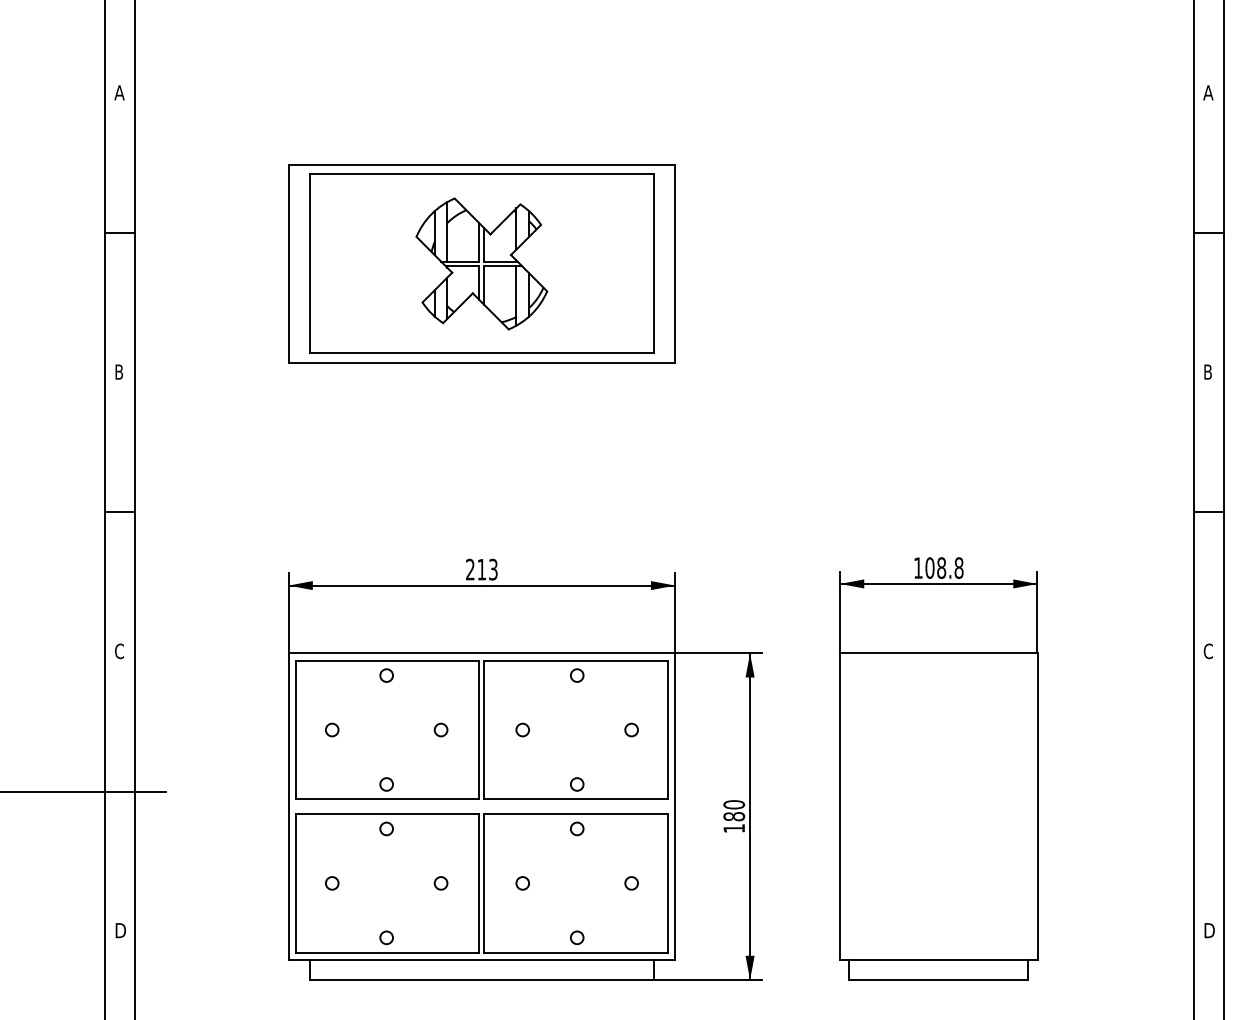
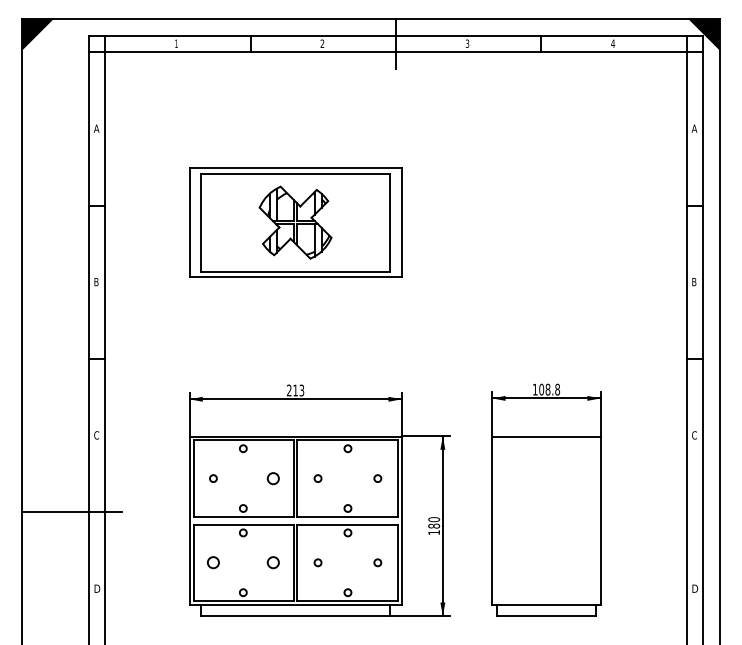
circle: (439, 729) -> (272, 478), size x1.6
circle: (332, 882) -> (213, 562), size x1.6
circle: (439, 882) -> (272, 562), size x1.6

